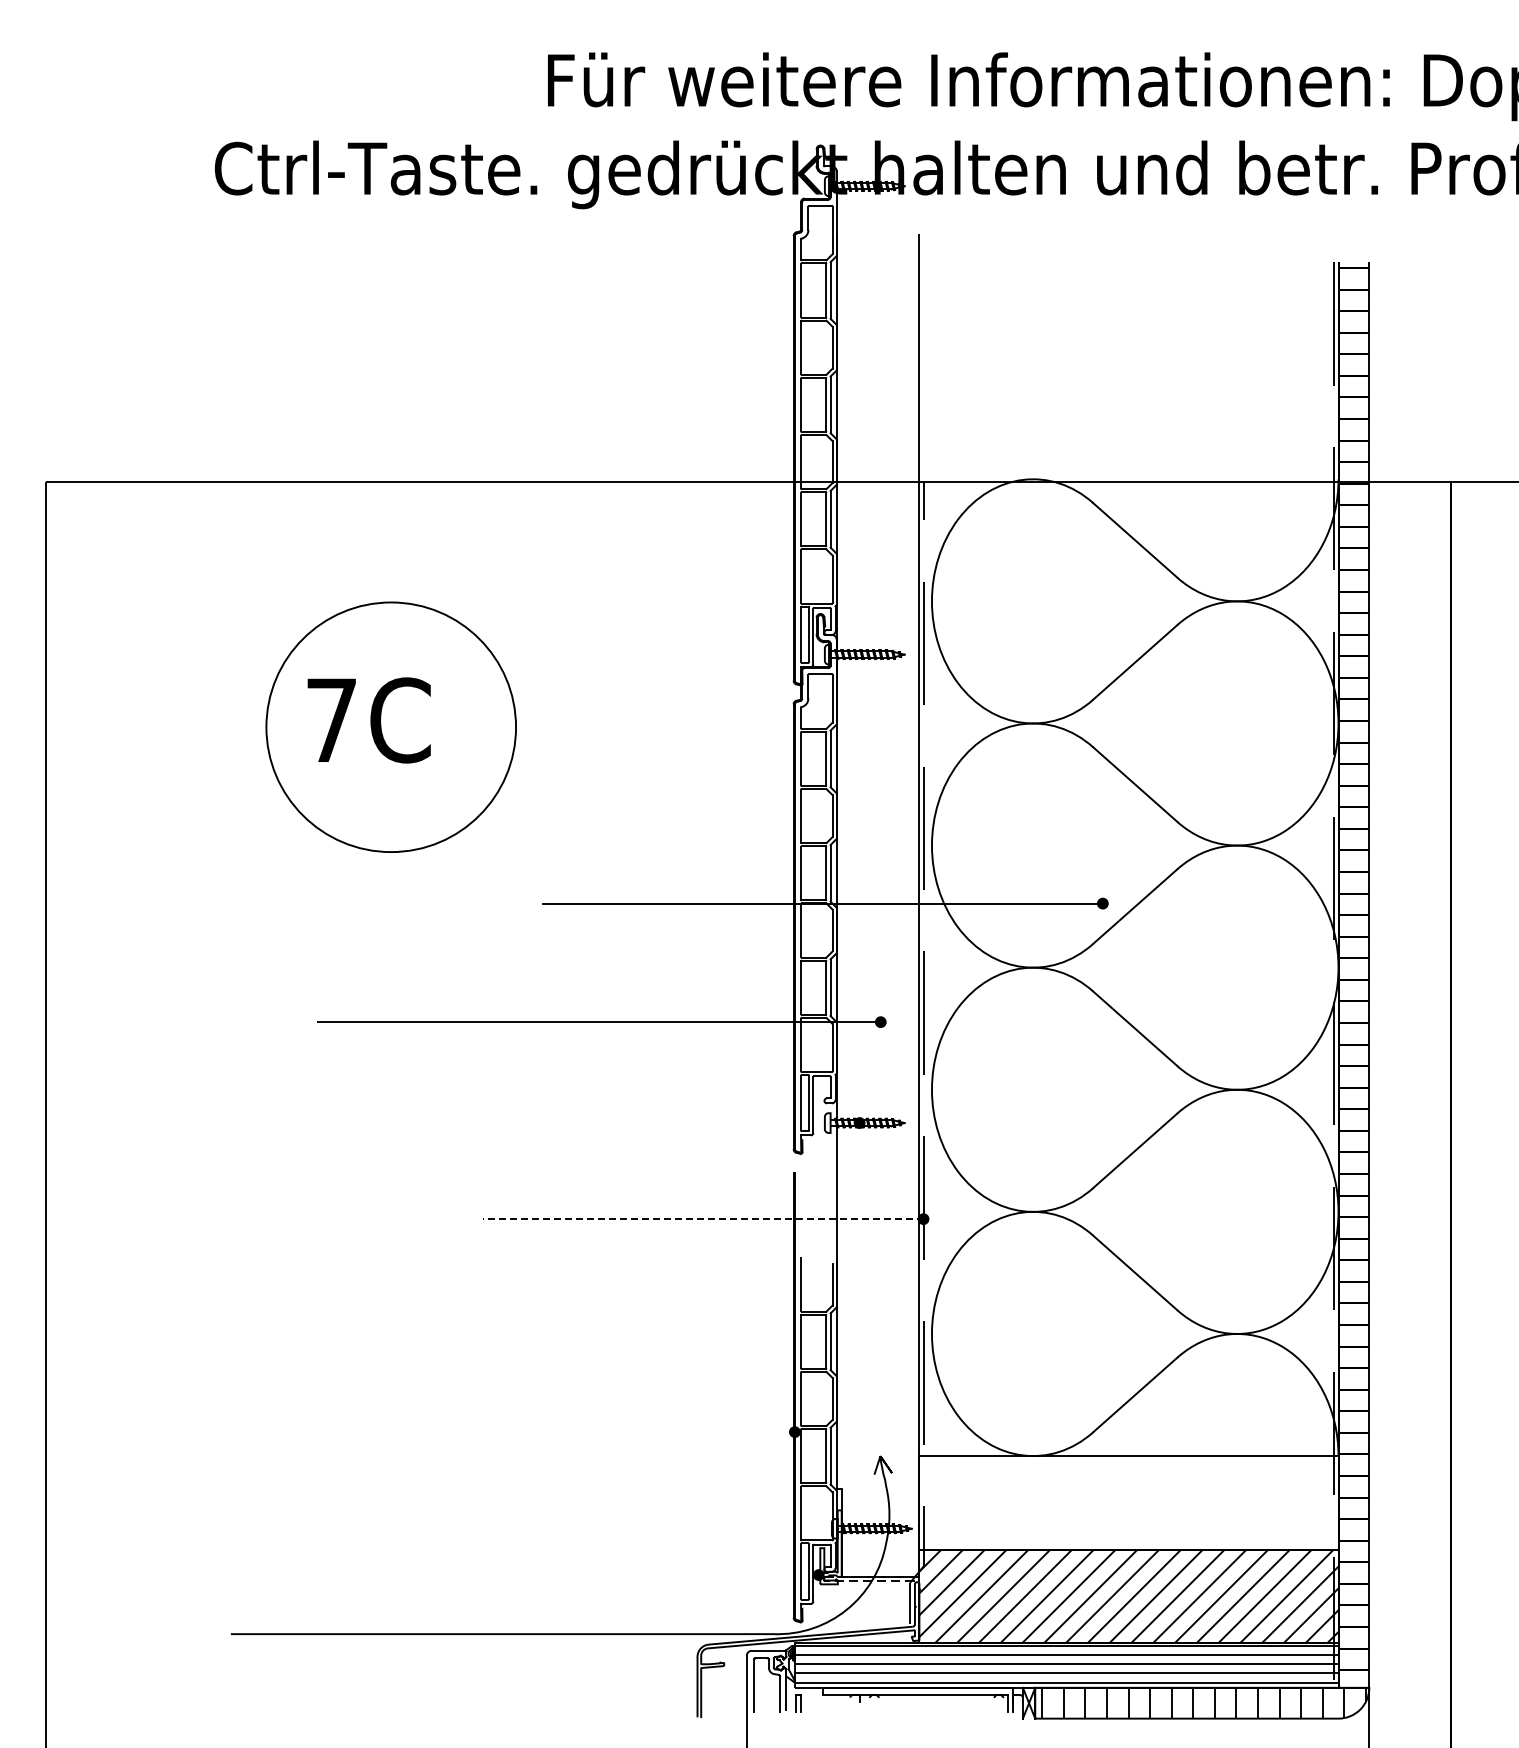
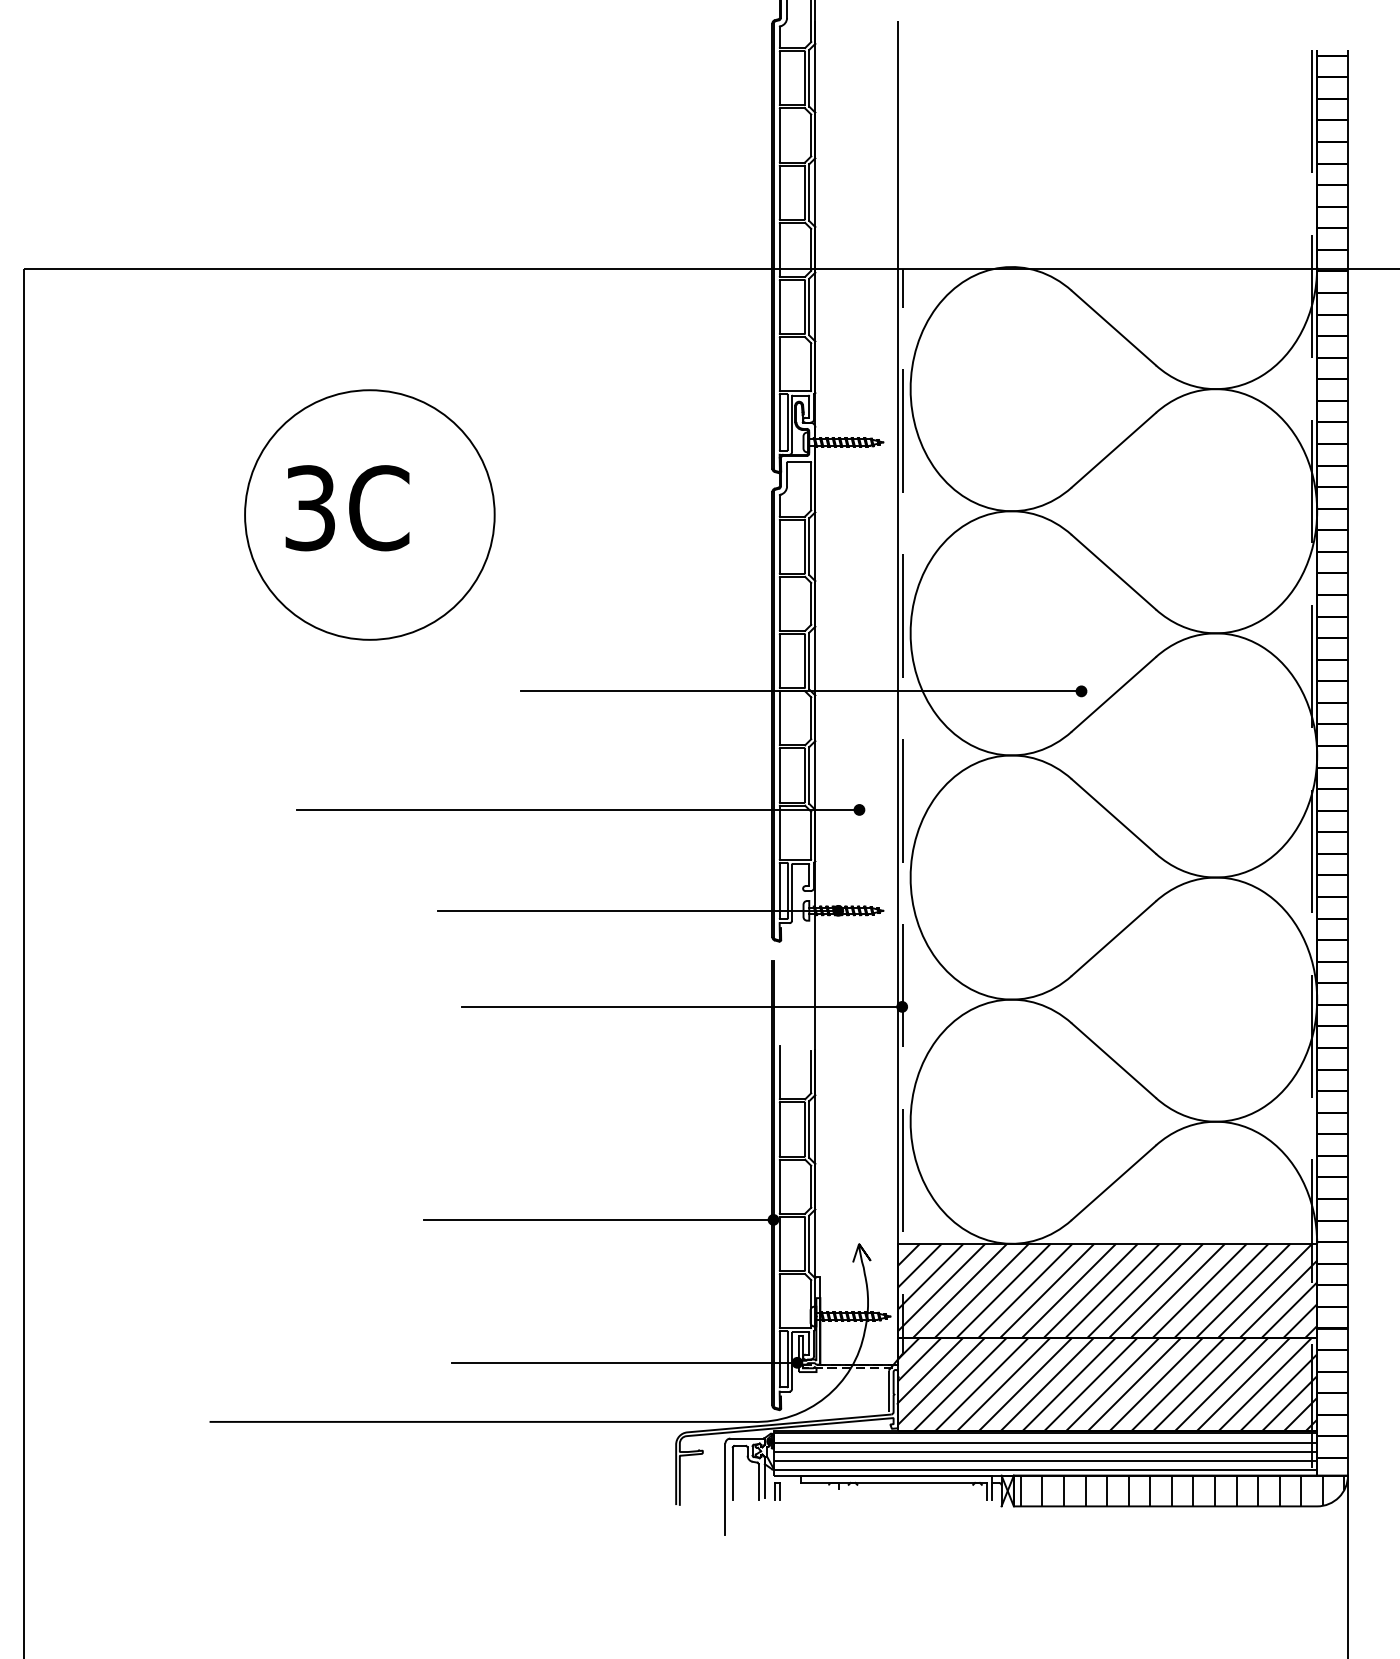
text: (331, 720) -> (310, 508), 7C -> 3C
line: (659, 1123) -> (638, 911), added
line: (702, 1219) -> (681, 1007), dashed -> solid
line: (619, 1432) -> (598, 1220), added
hatch: (1128, 1502) -> (1107, 1290), added
line: (645, 1575) -> (624, 1363), added

